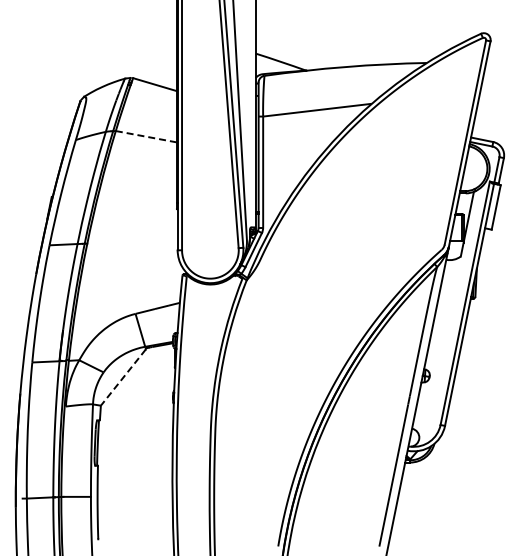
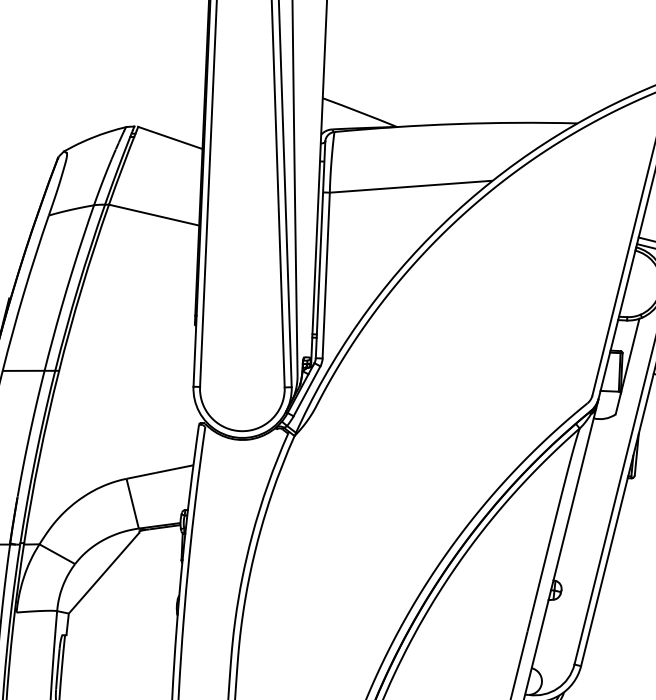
line: (146, 136) -> (154, 214), dashed -> solid
line: (123, 377) -> (104, 572), dashed -> solid

